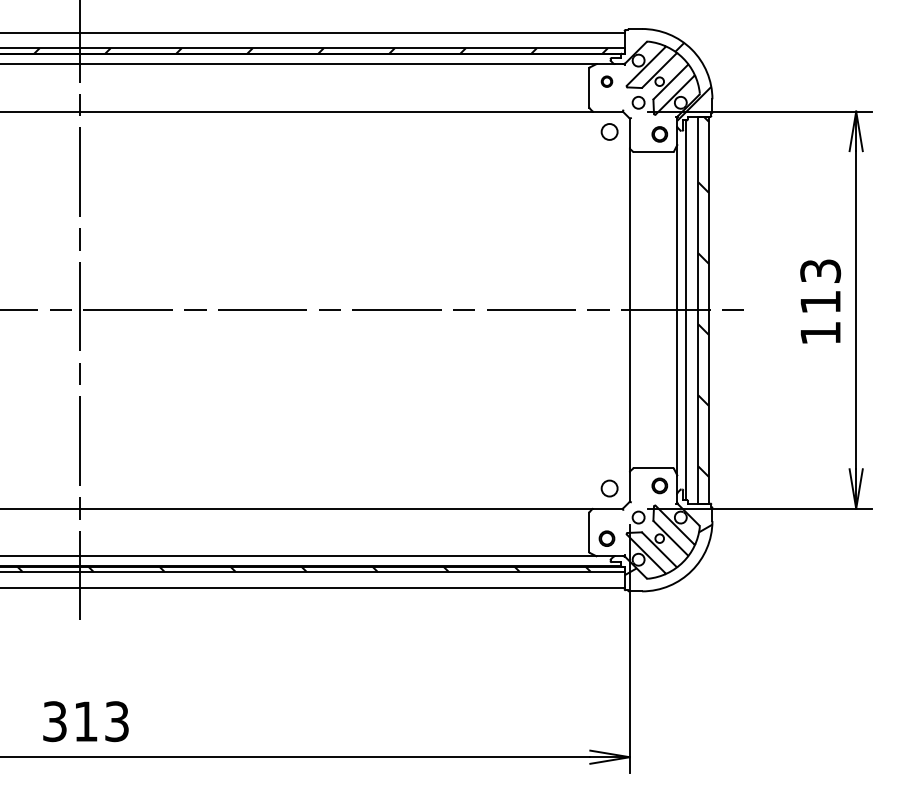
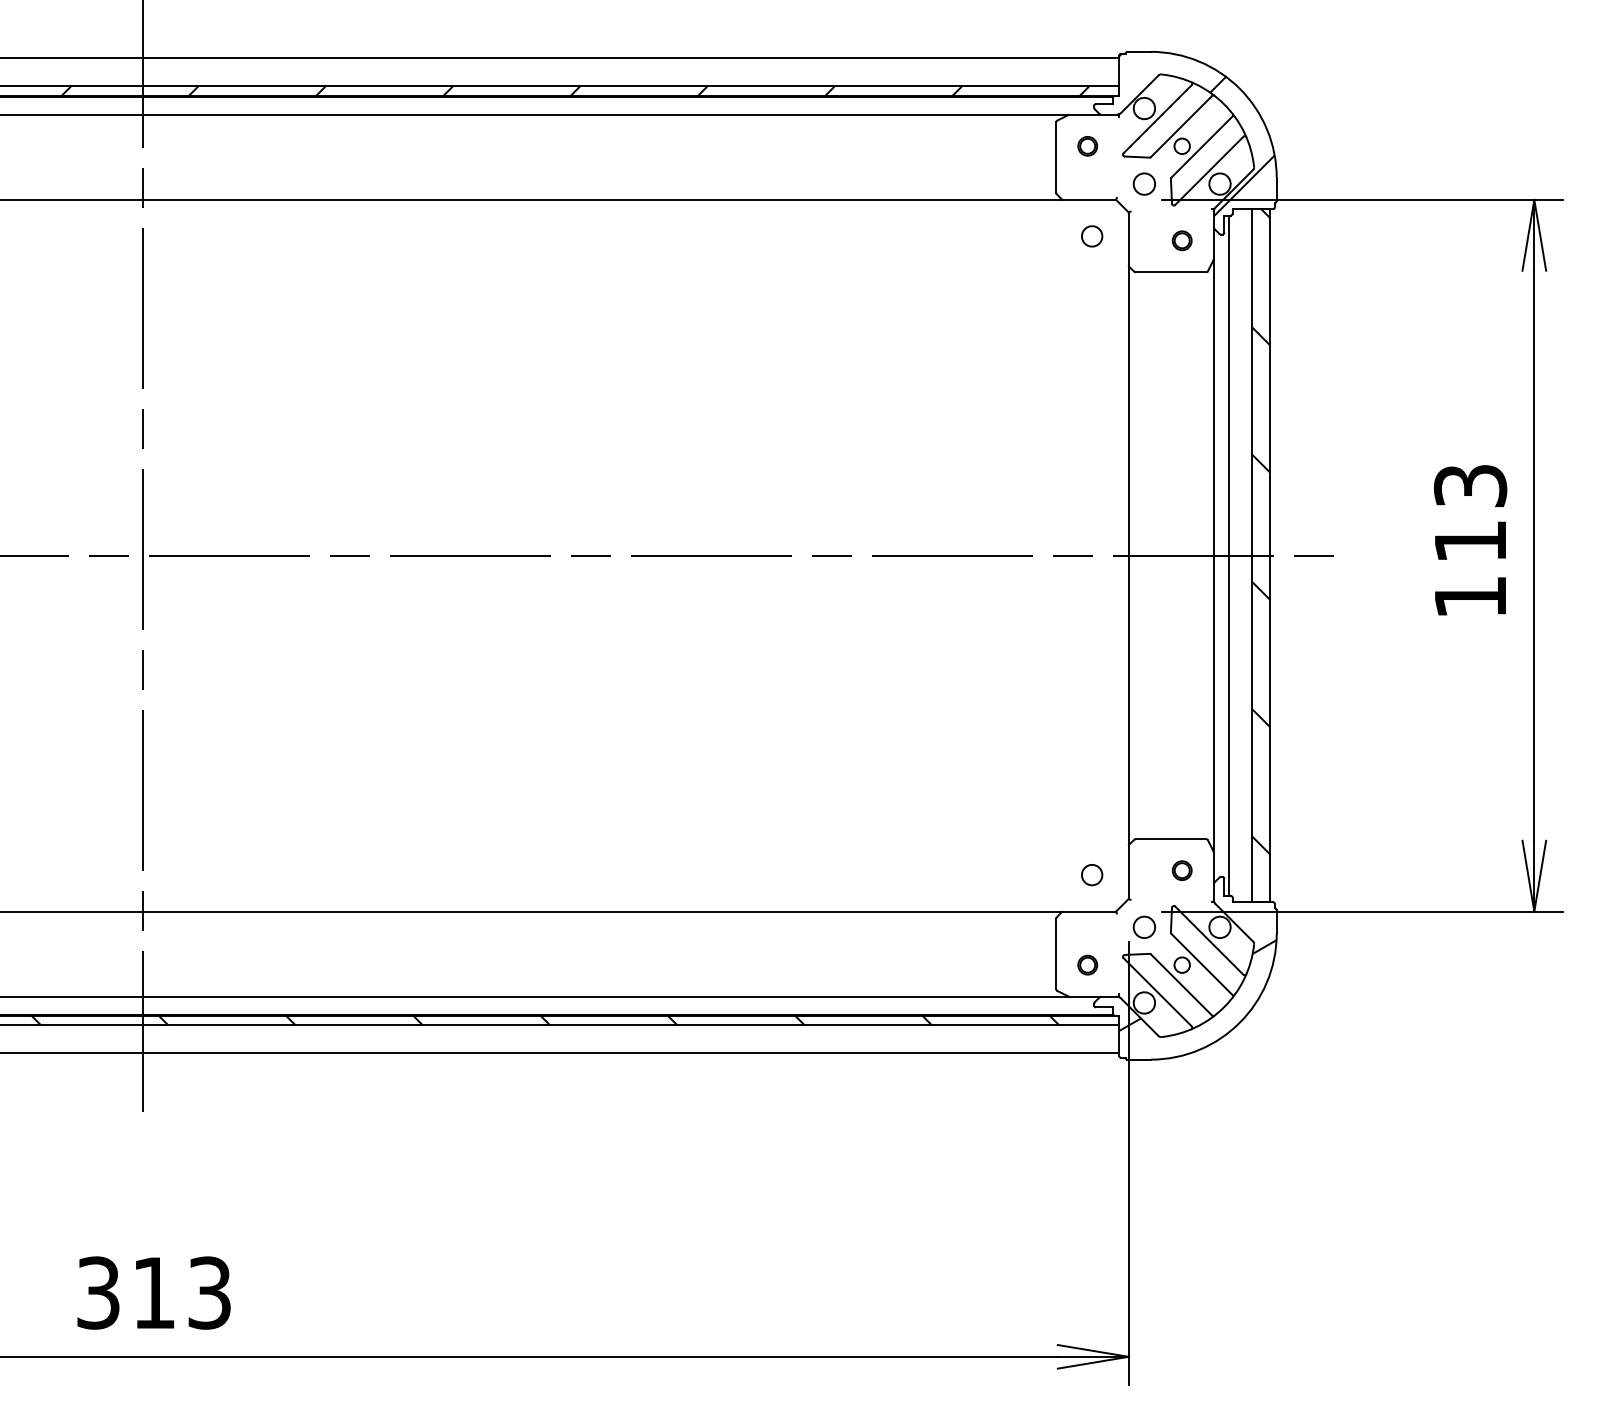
circle: (608, 131) -> (1090, 235), size x0.71
part: (659, 134) -> (1181, 240), size x0.71
part: (659, 485) -> (1181, 869), size x0.71
circle: (608, 487) -> (1090, 873), size x0.71
part: (606, 538) -> (1086, 964), size x0.71

